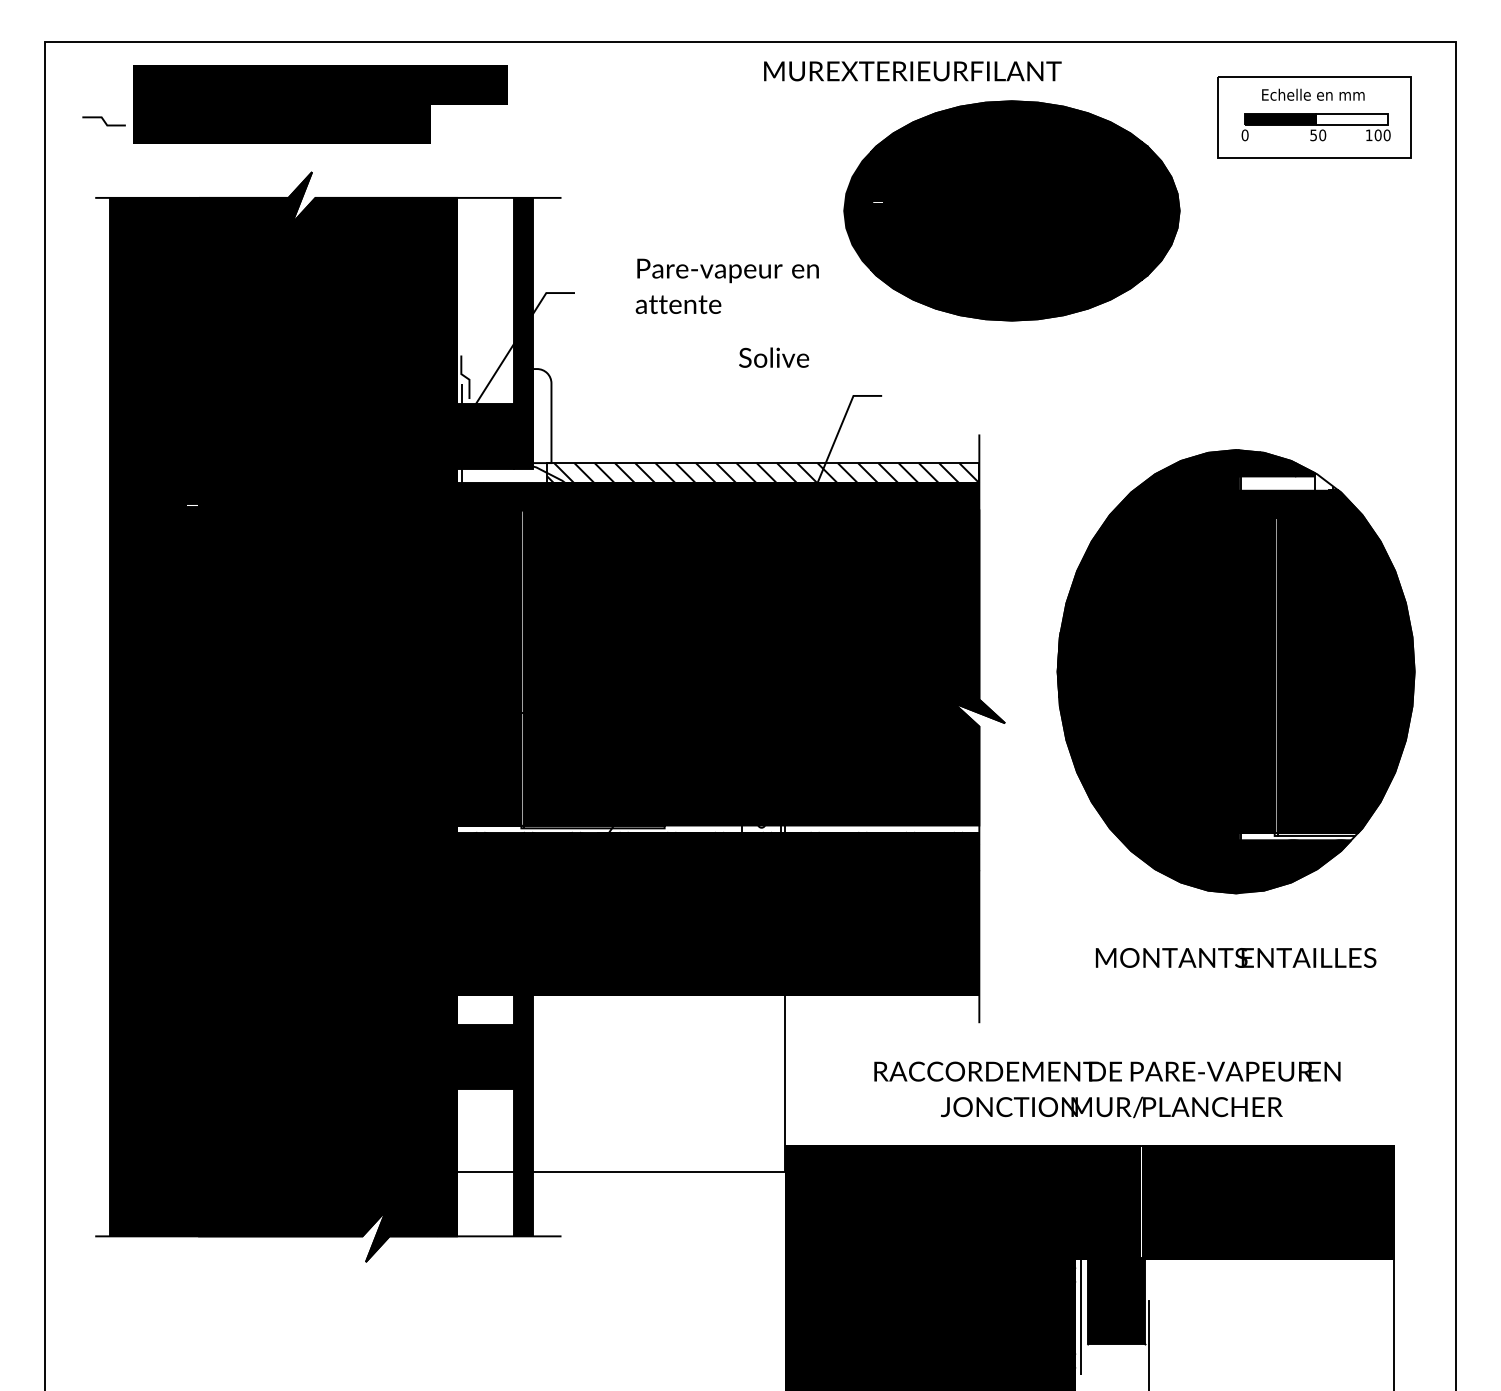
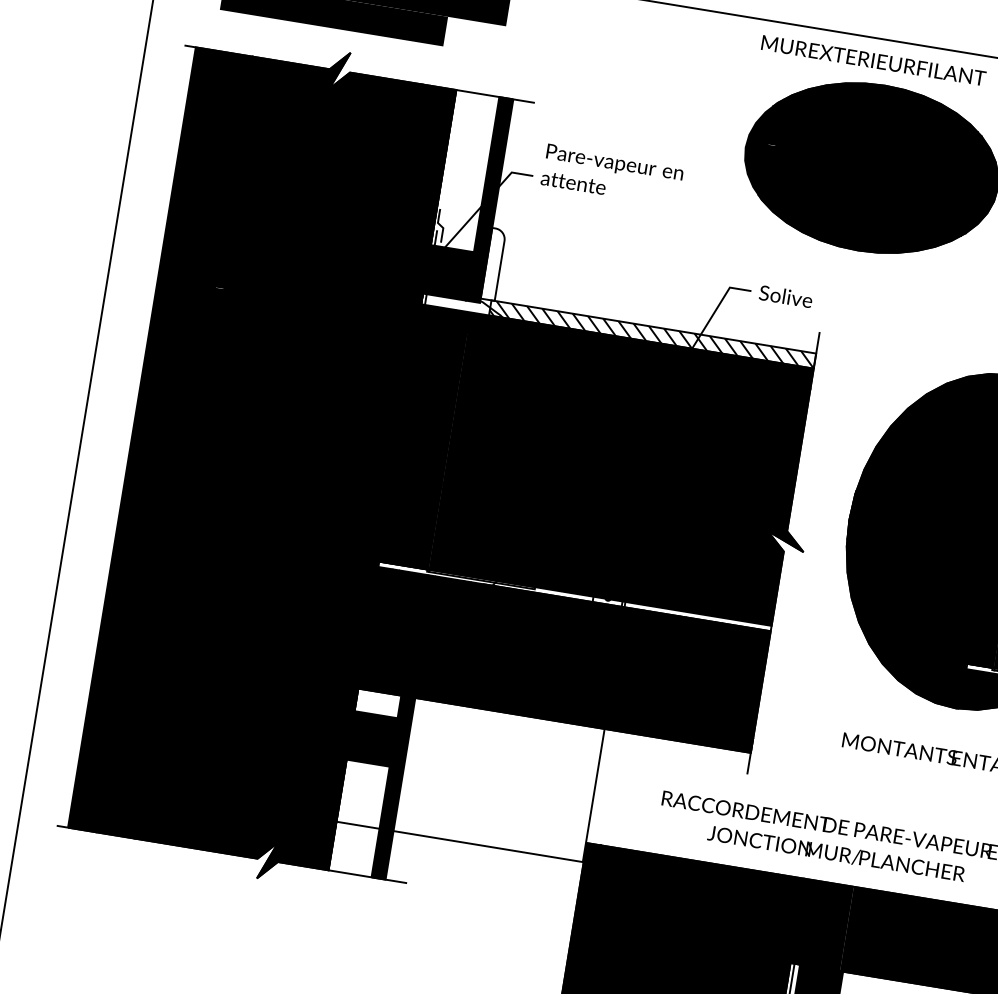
text: (912, 71) -> (873, 60), moved
text: (726, 285) -> (611, 174), moved
text: (774, 357) -> (786, 296), moved

